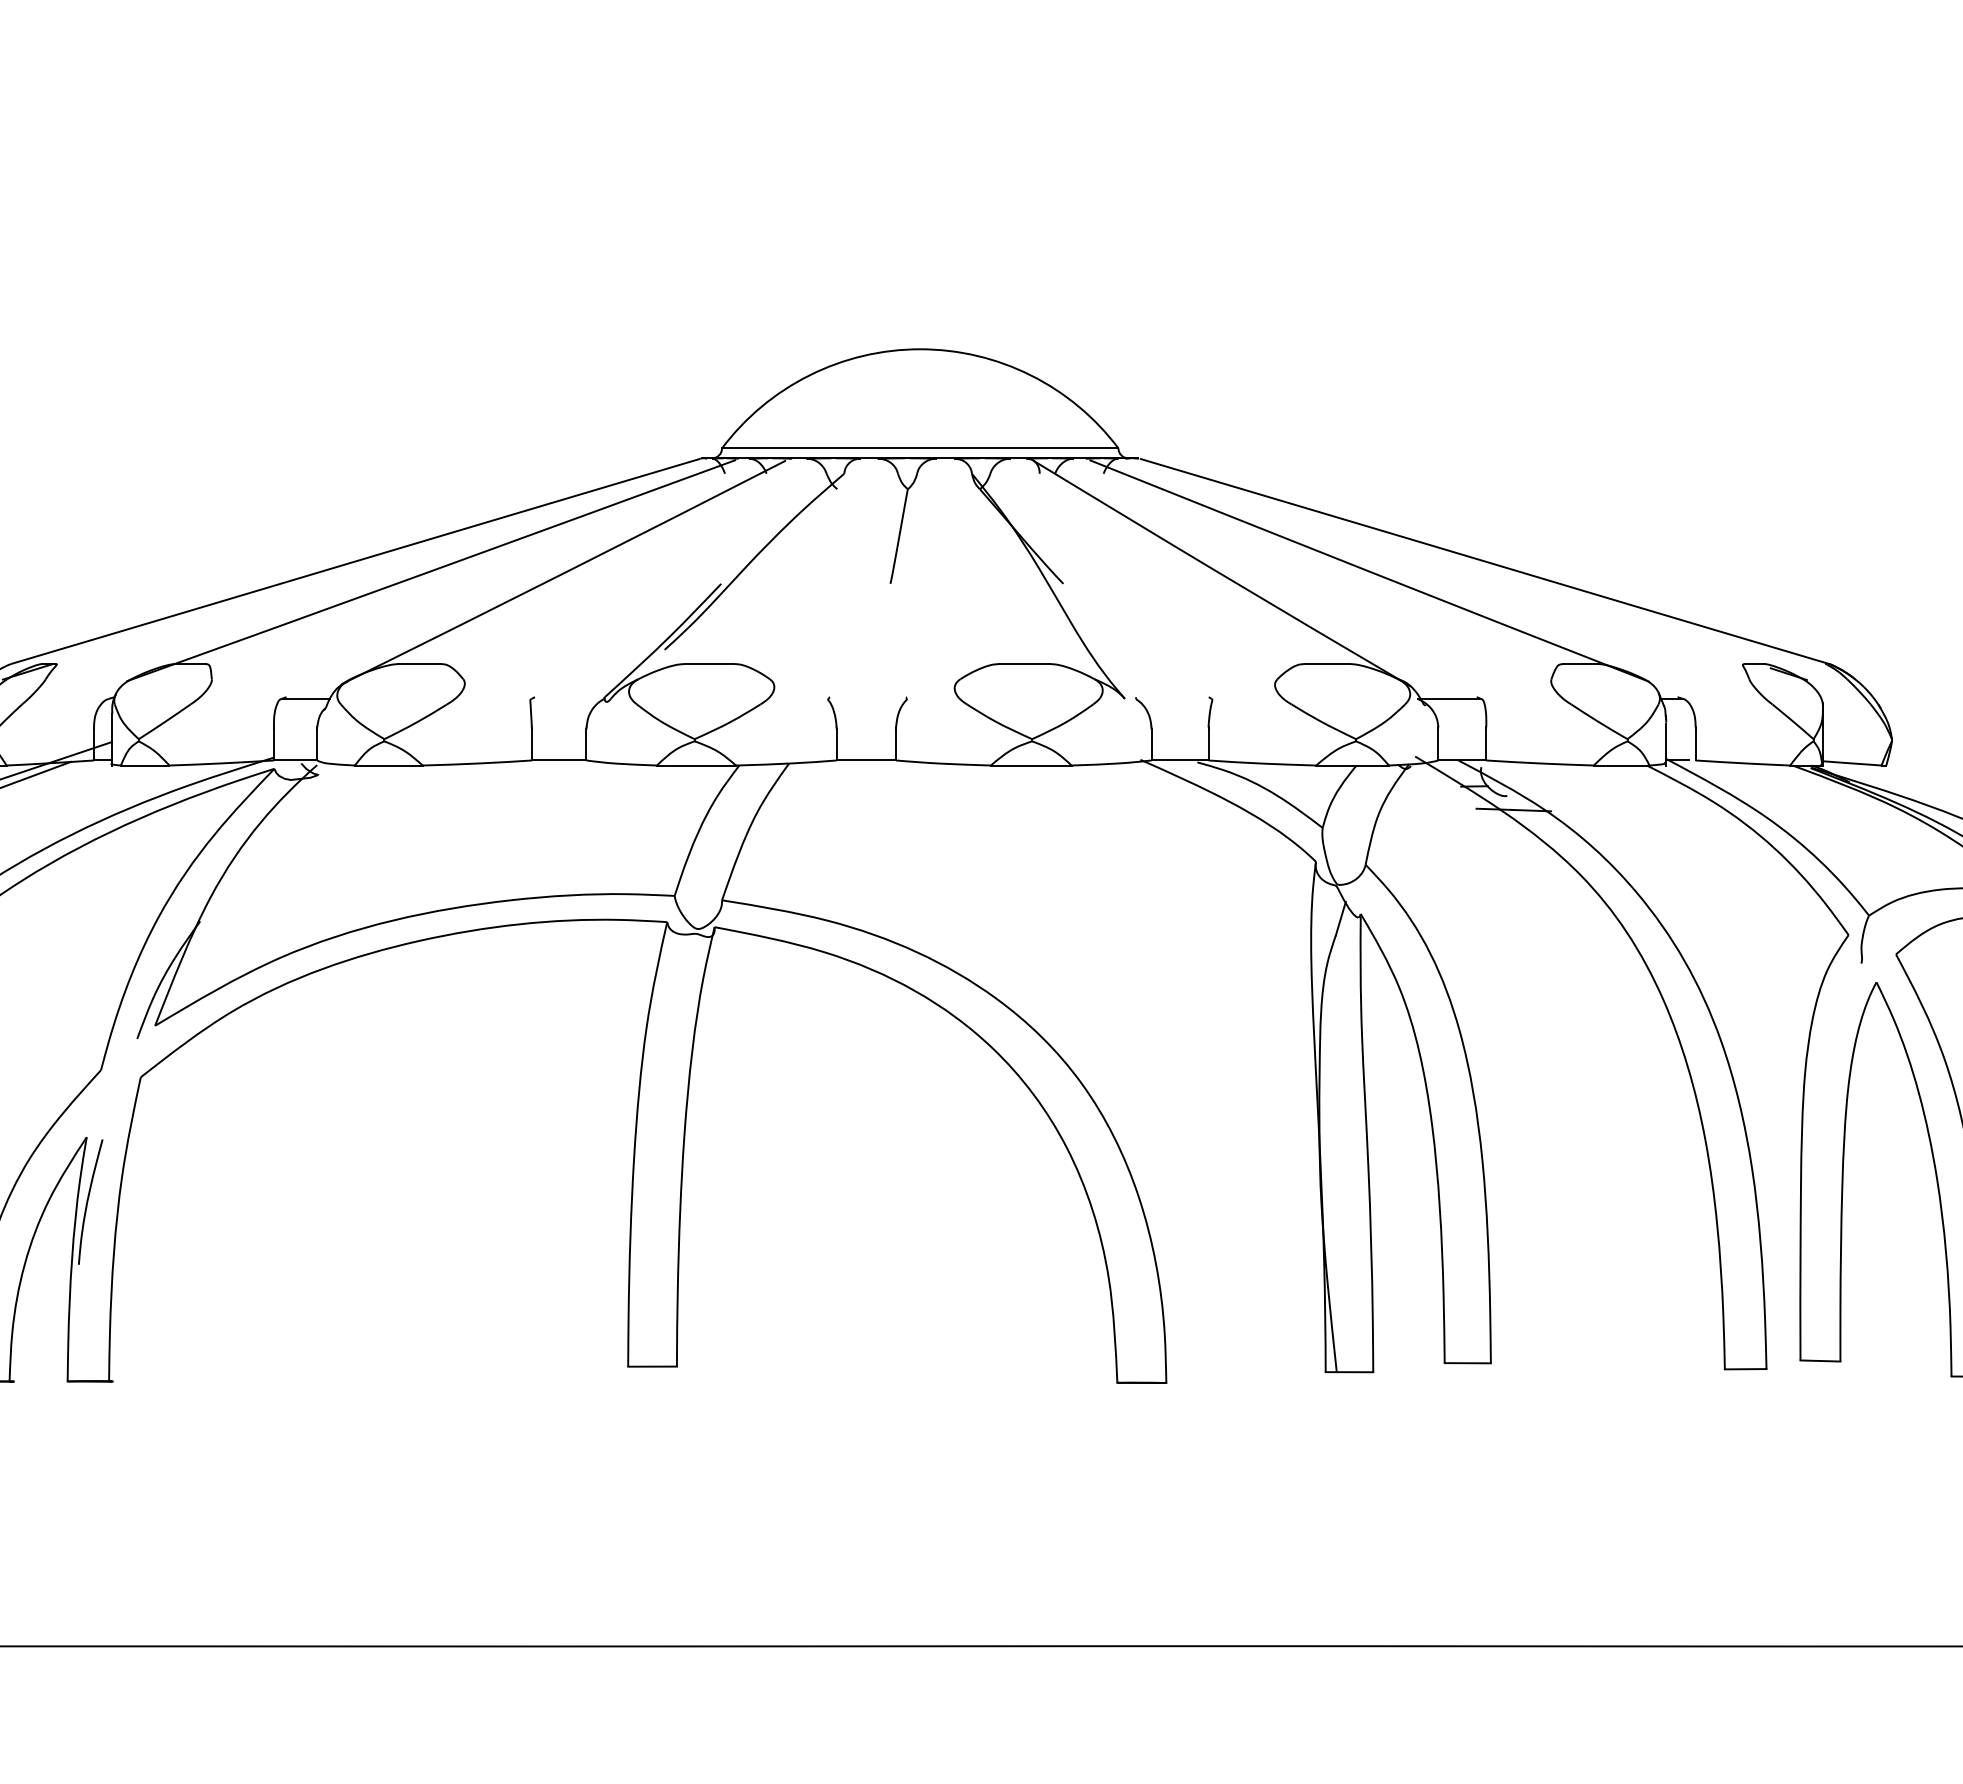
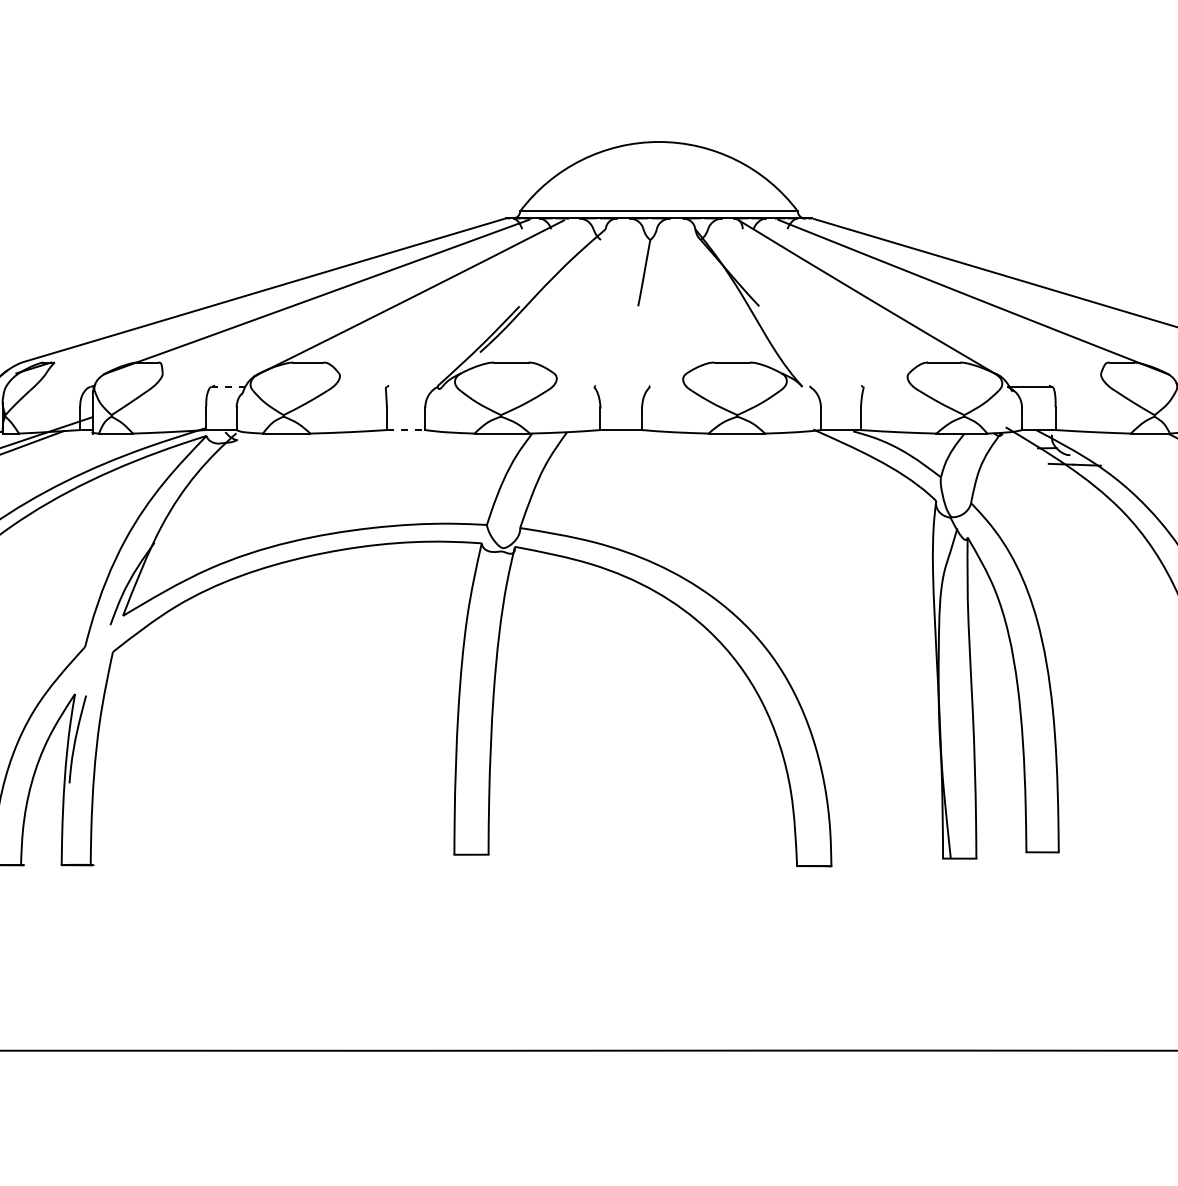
line: (306, 698) -> (229, 386), solid -> dashed
line: (559, 760) -> (406, 430), solid -> dashed

